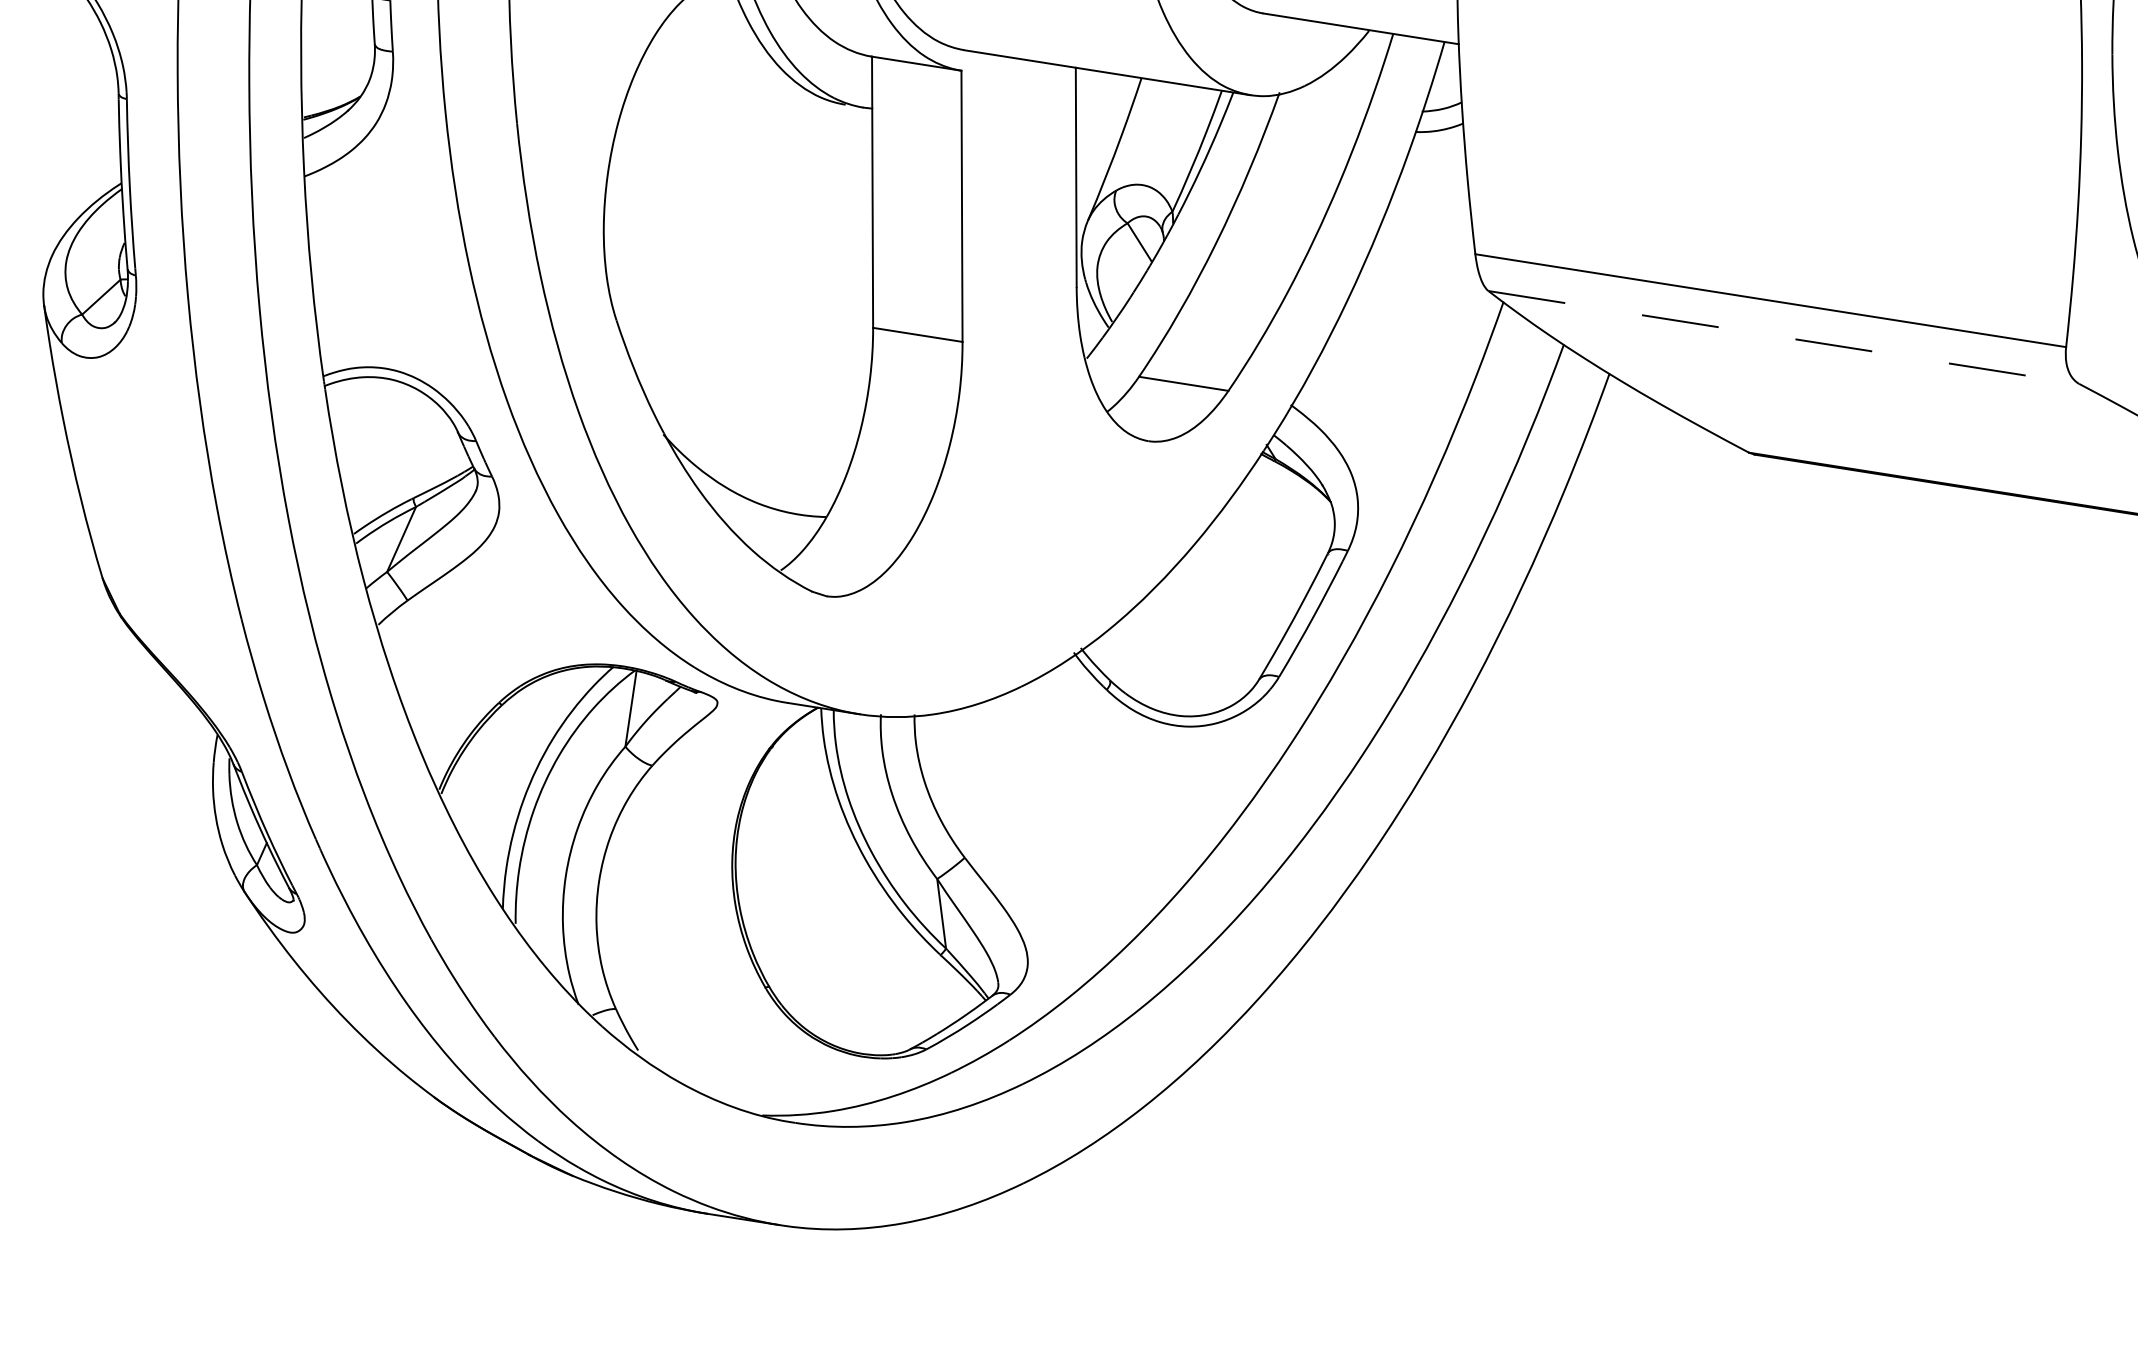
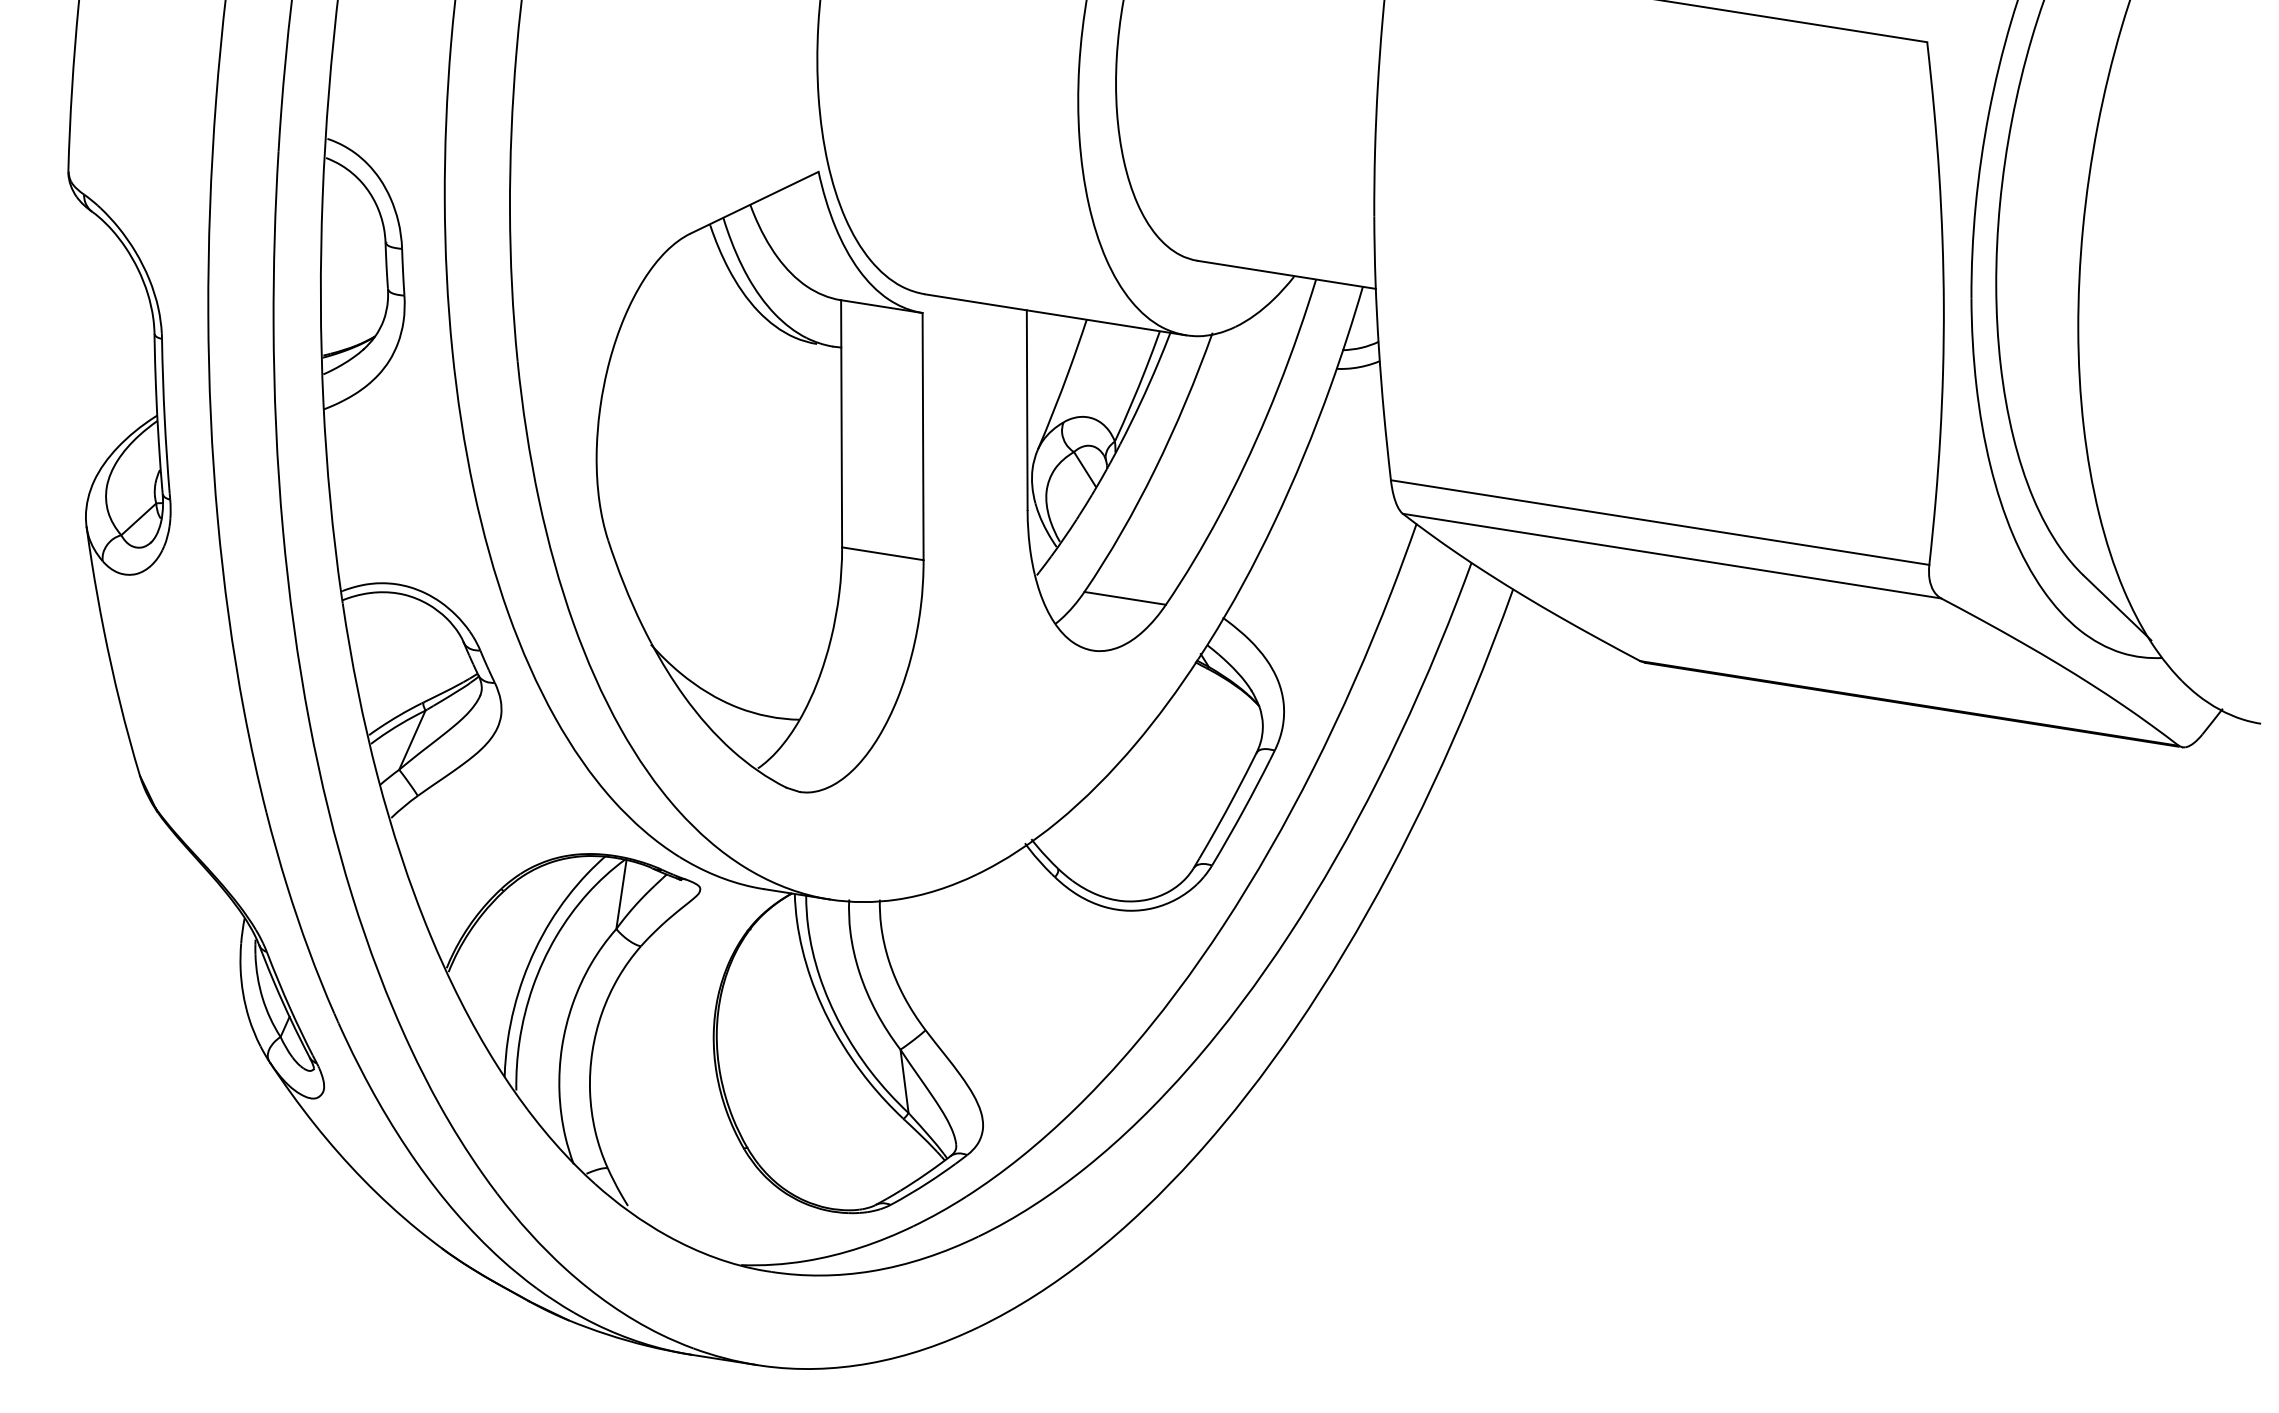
line: (1784, 337) -> (1672, 556), dashed -> solid

